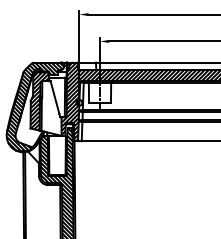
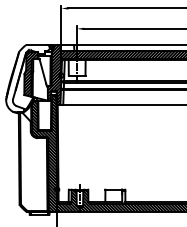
hatch: (34, 106) -> (27, 78), removed

